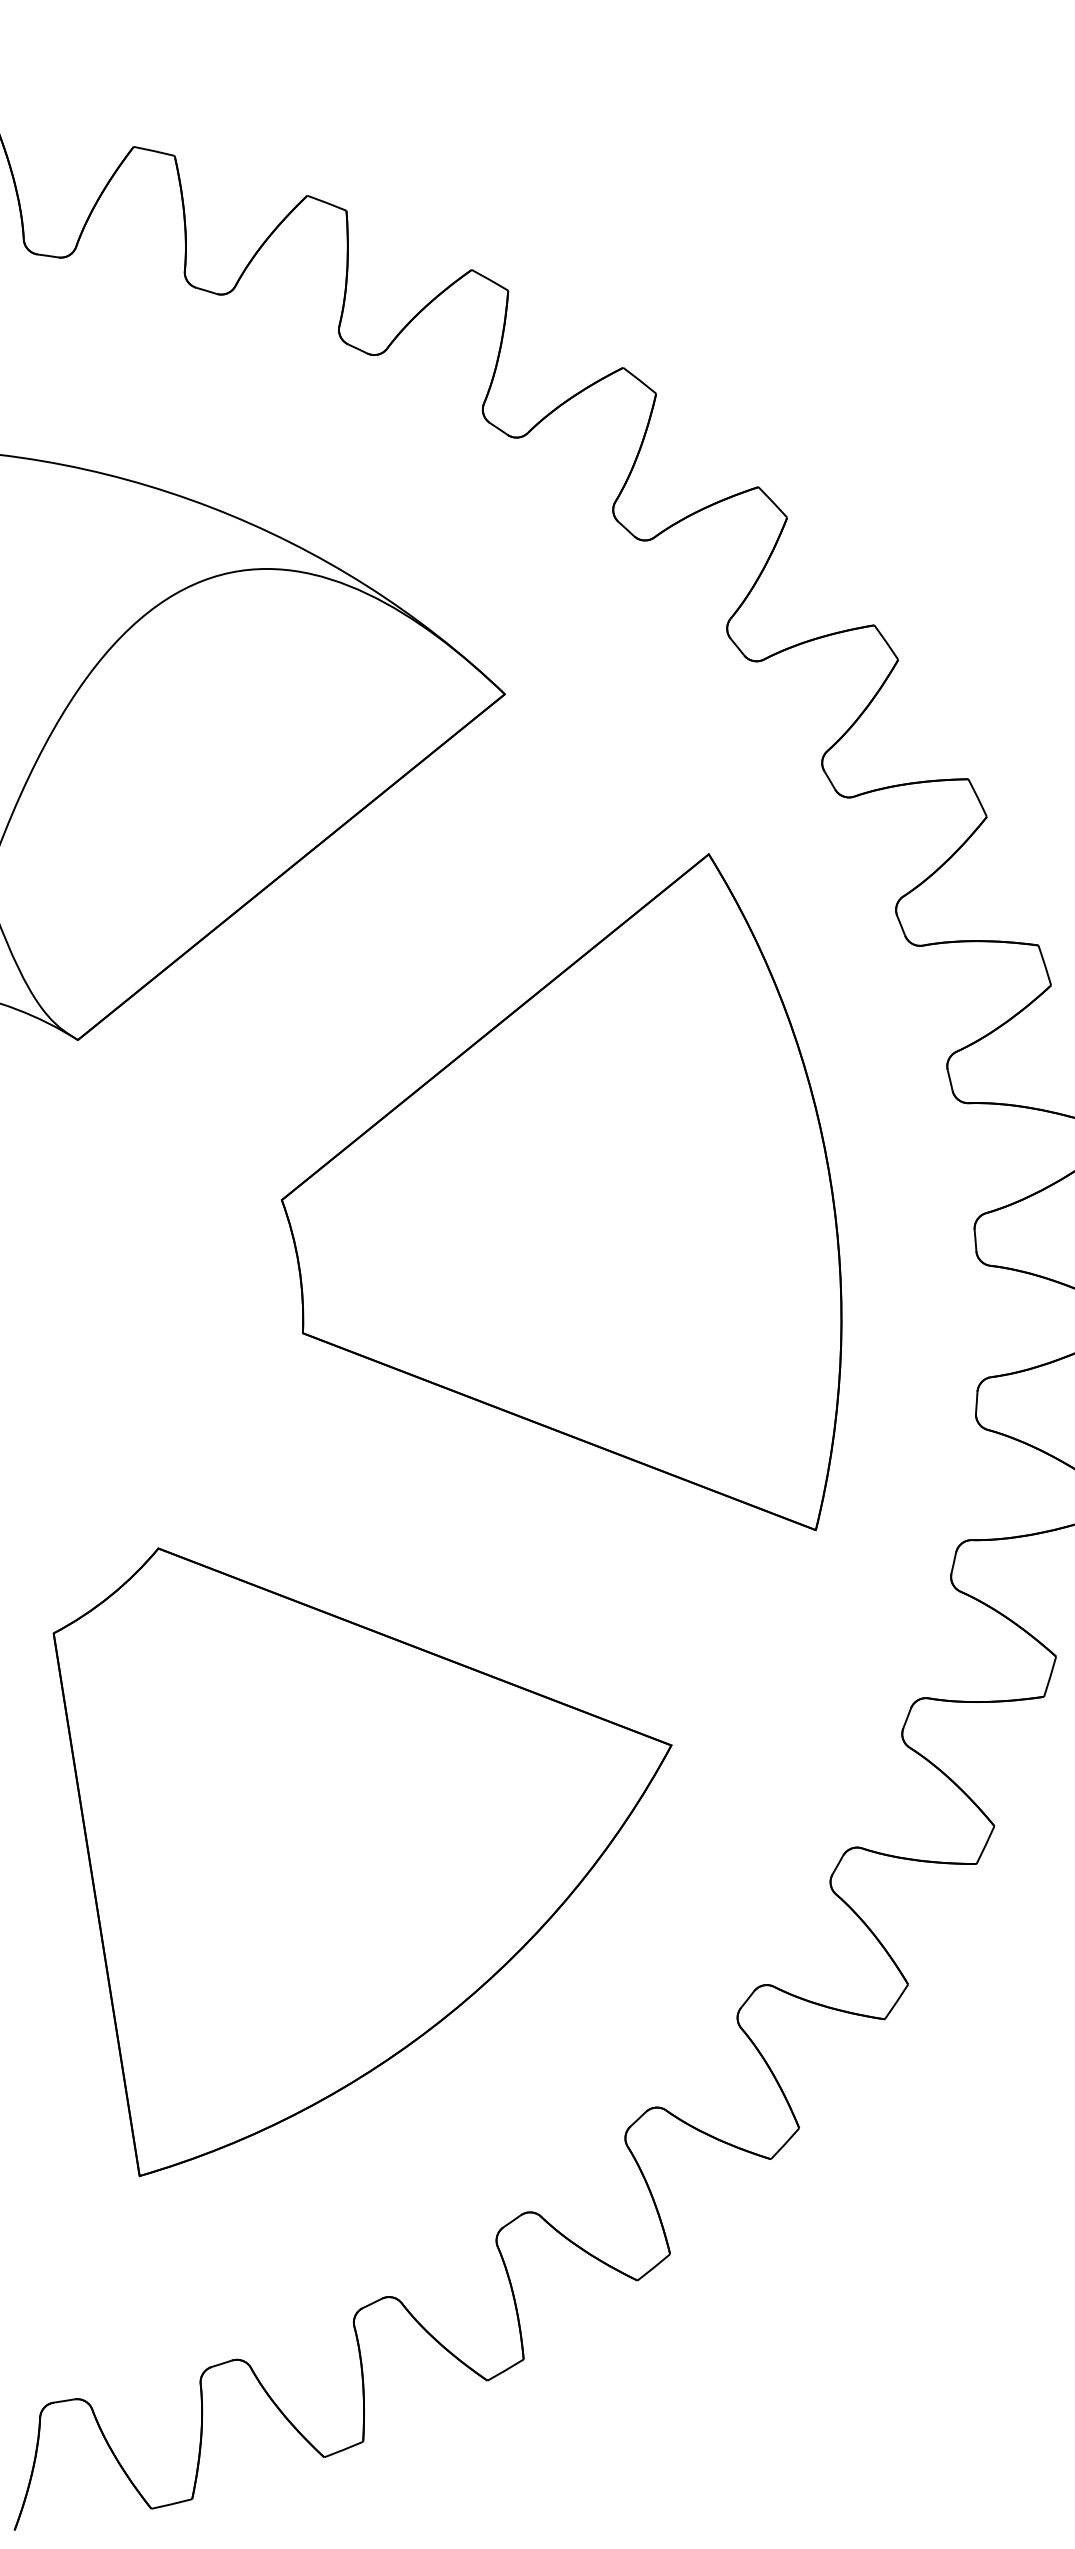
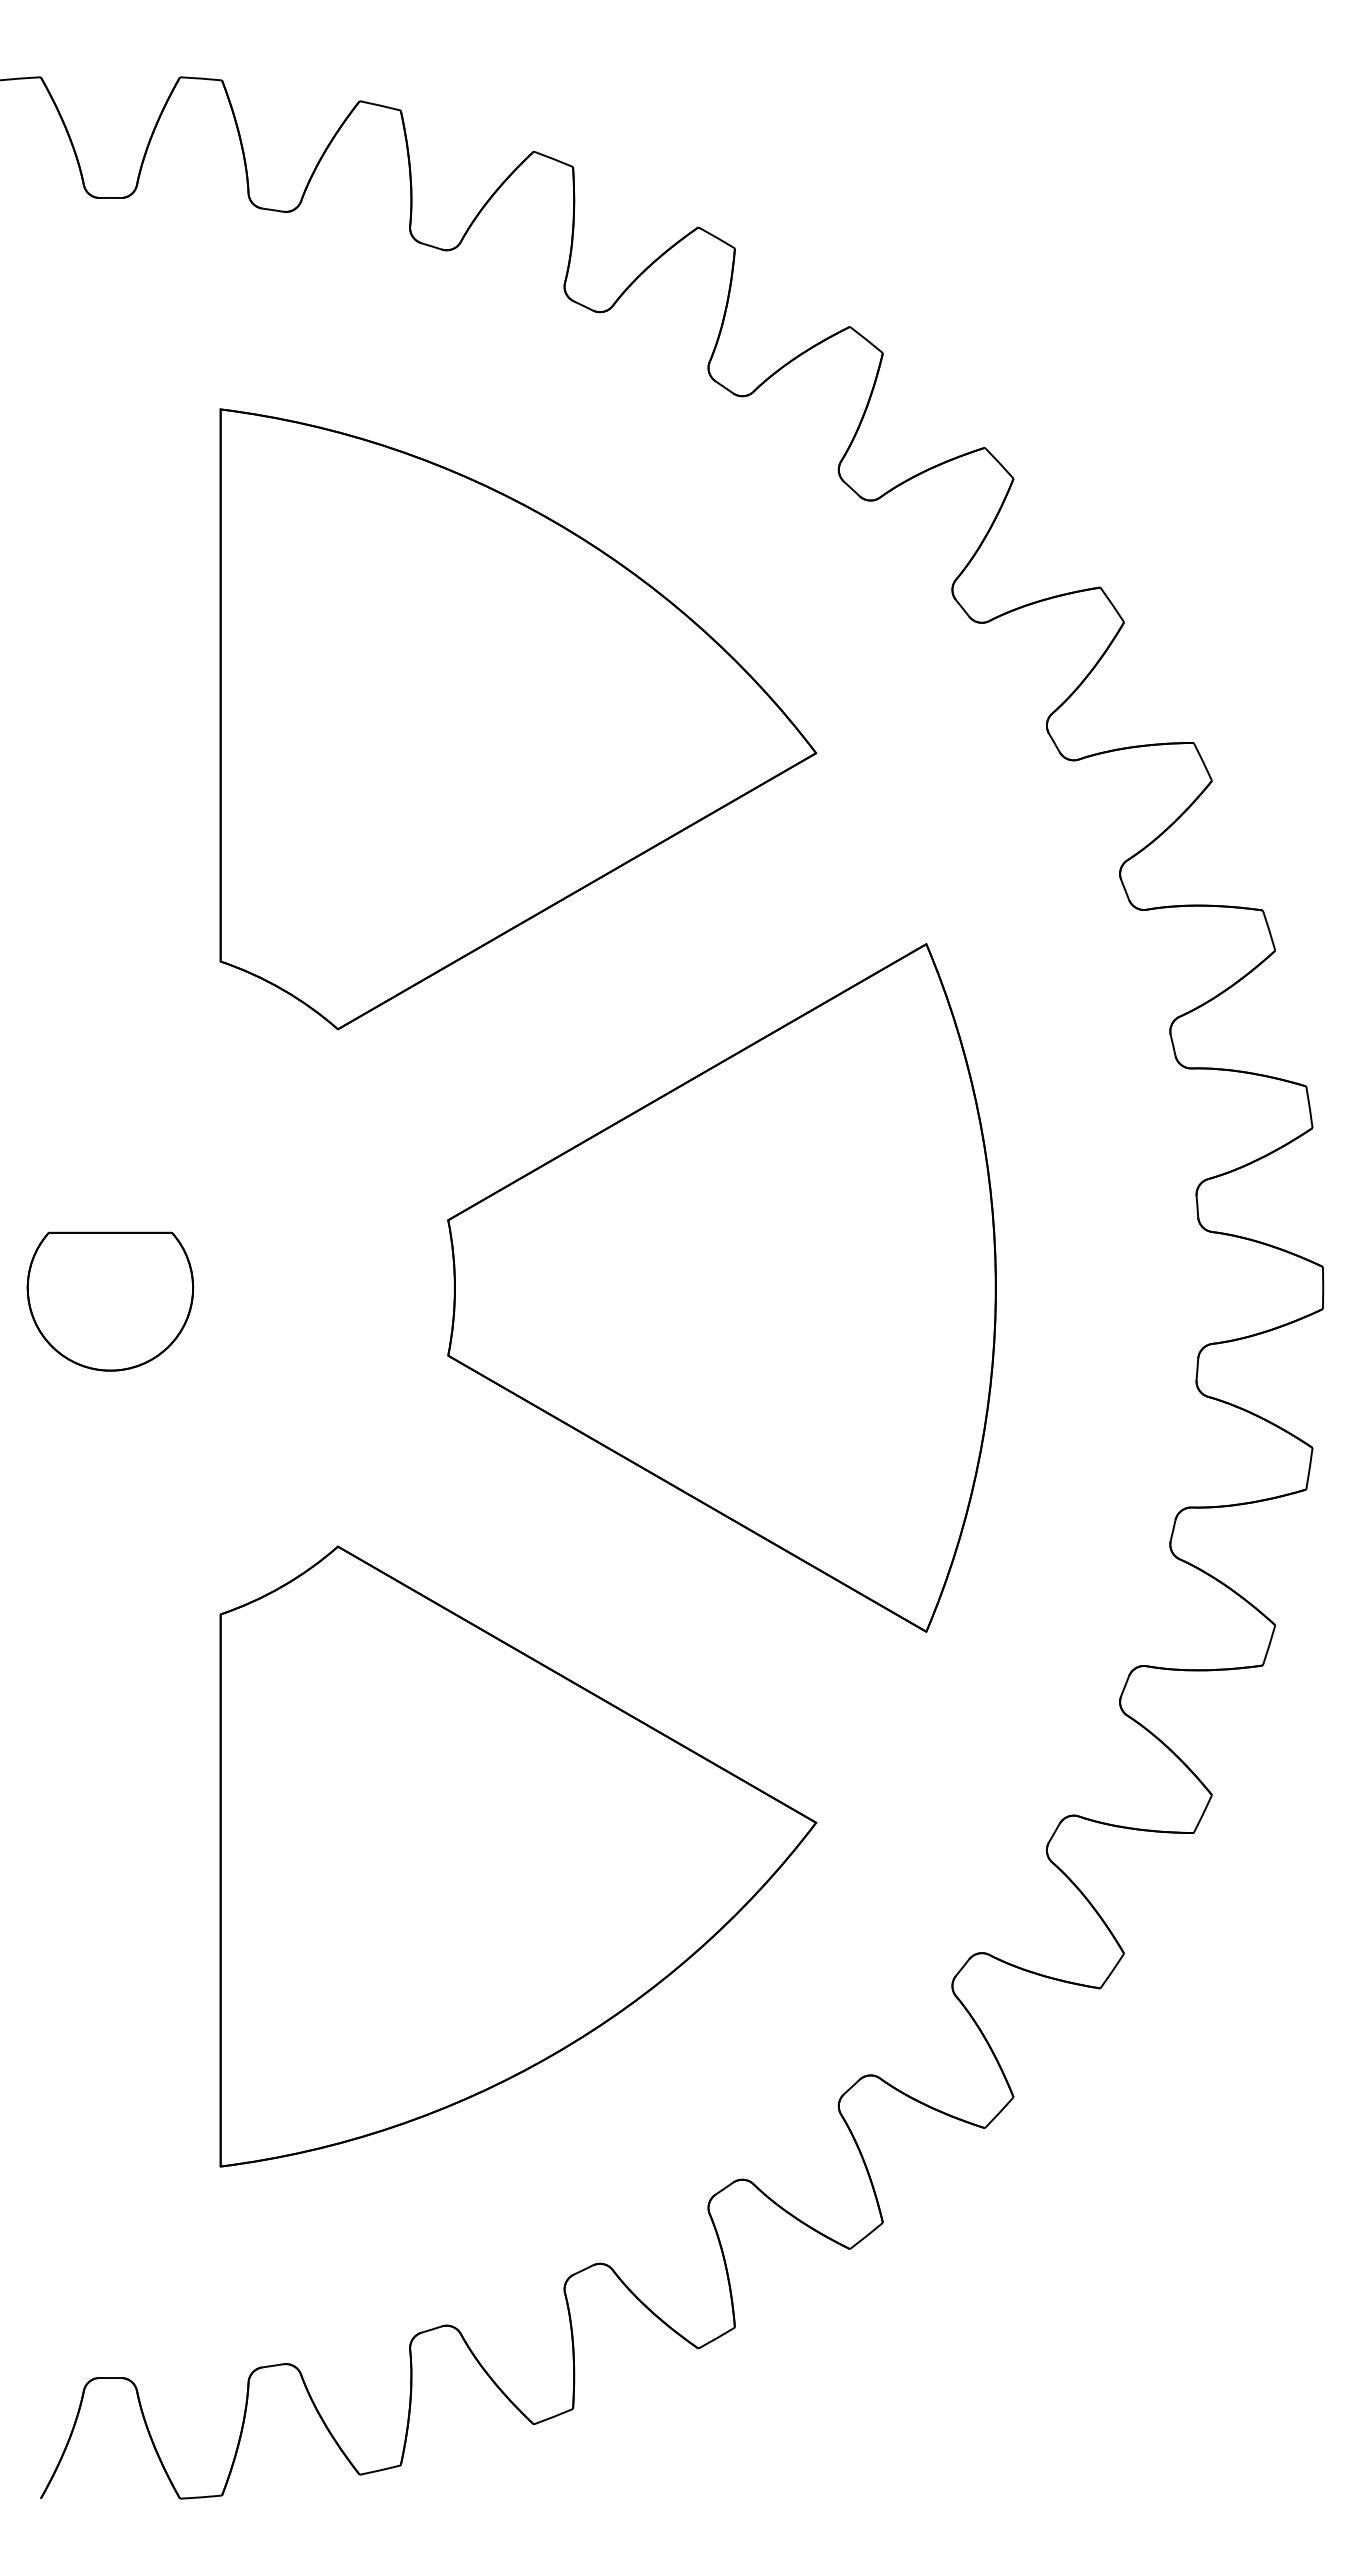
part: (560, 1223) -> (721, 1287), moved

